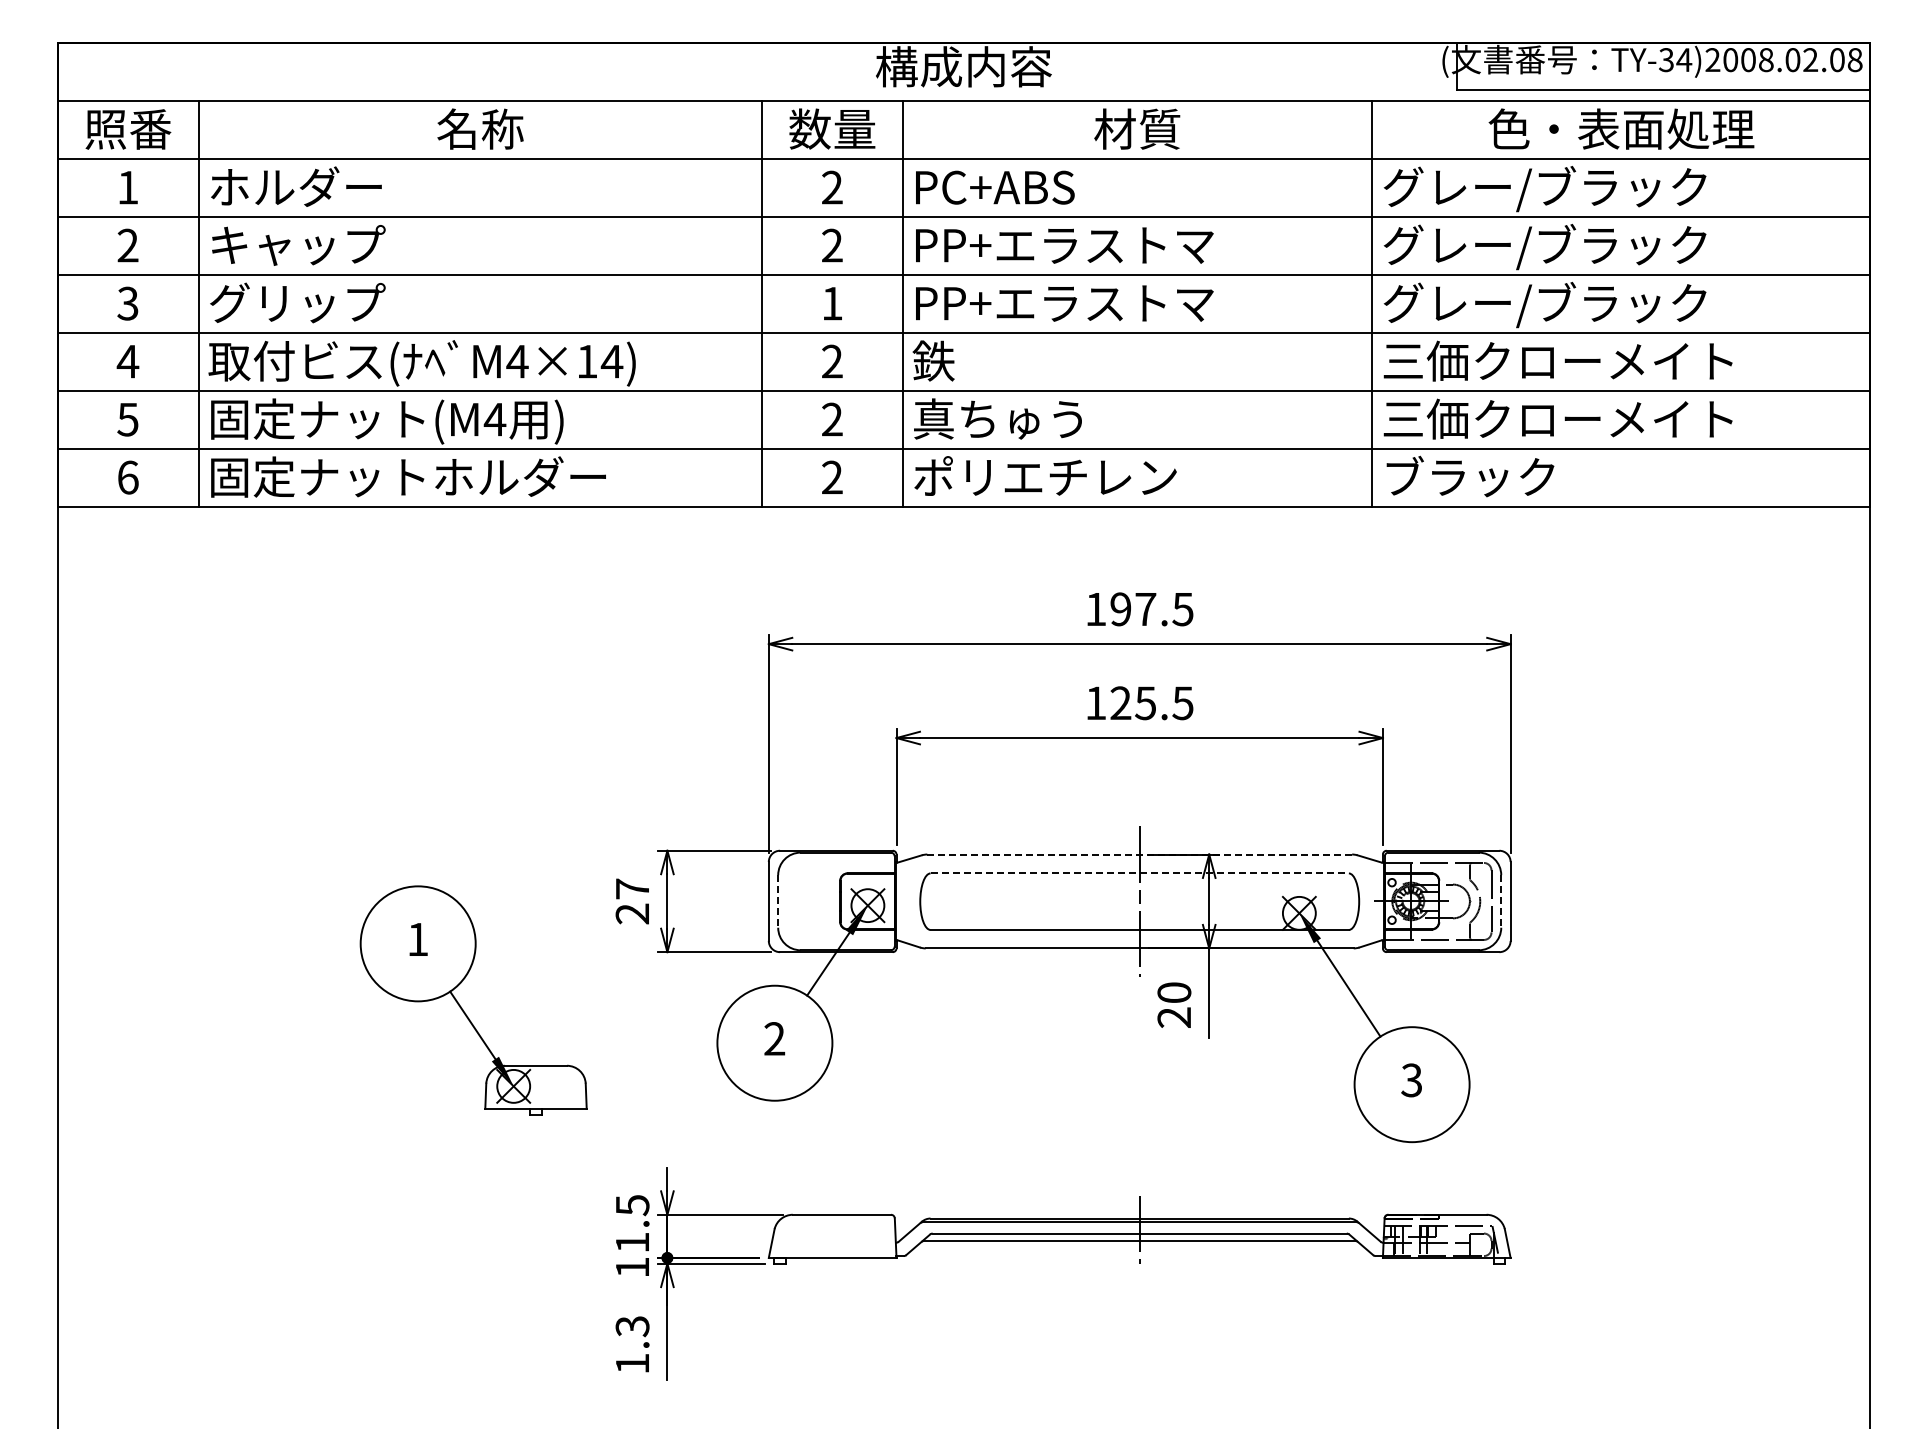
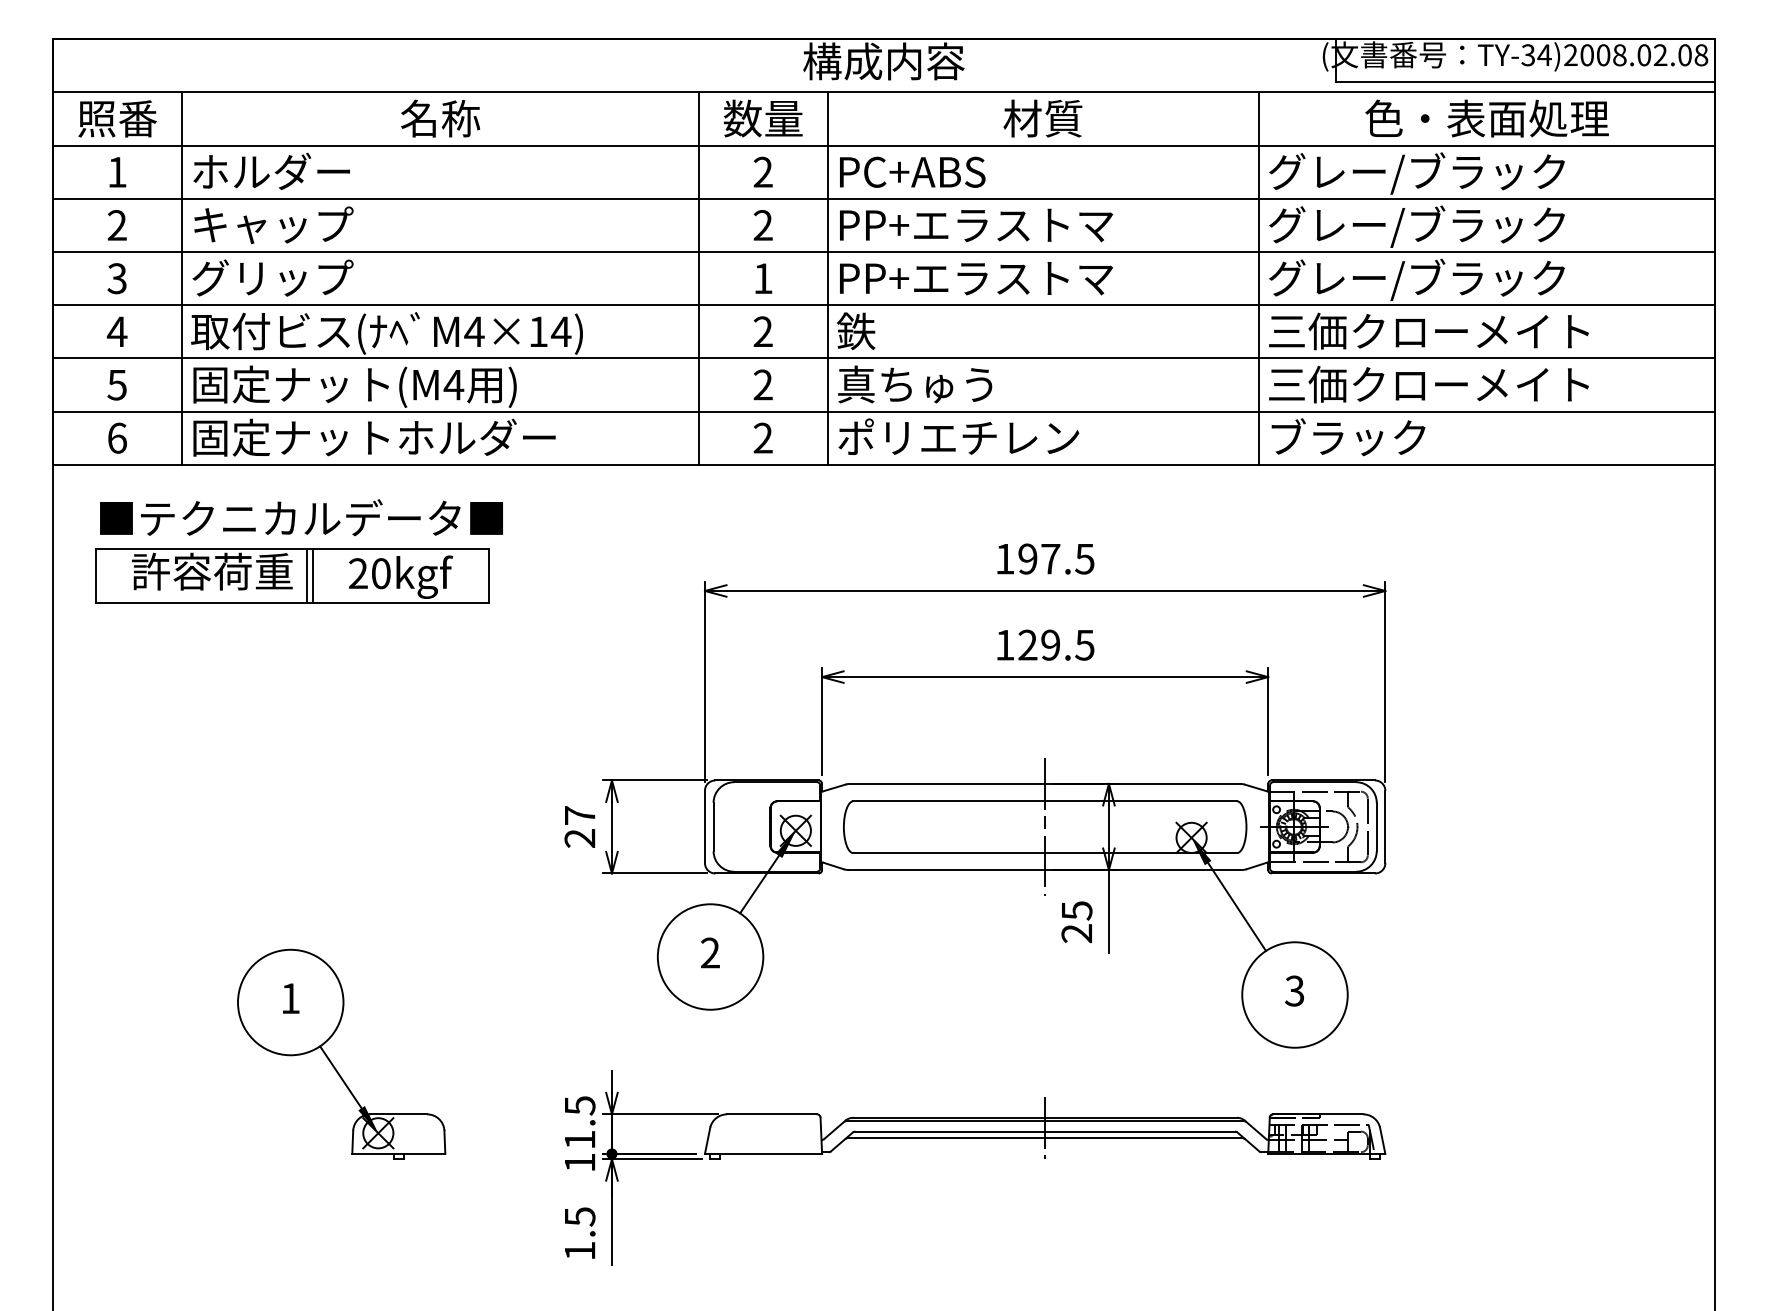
part: (326, 600) -> (299, 550), added
text: (1145, 703) -> (1050, 645), 125.5 -> 129.5
line: (1140, 854) -> (1045, 783), dashed -> solid
line: (1140, 873) -> (1045, 801), dashed -> solid
line: (778, 901) -> (713, 827), dashed -> solid
line: (1501, 901) -> (1376, 827), dashed -> solid
text: (1174, 992) -> (1077, 910), 20 -> 25
part: (461, 1006) -> (330, 1059), moved
text: (631, 1326) -> (579, 1216), 1.3 -> 1.5

